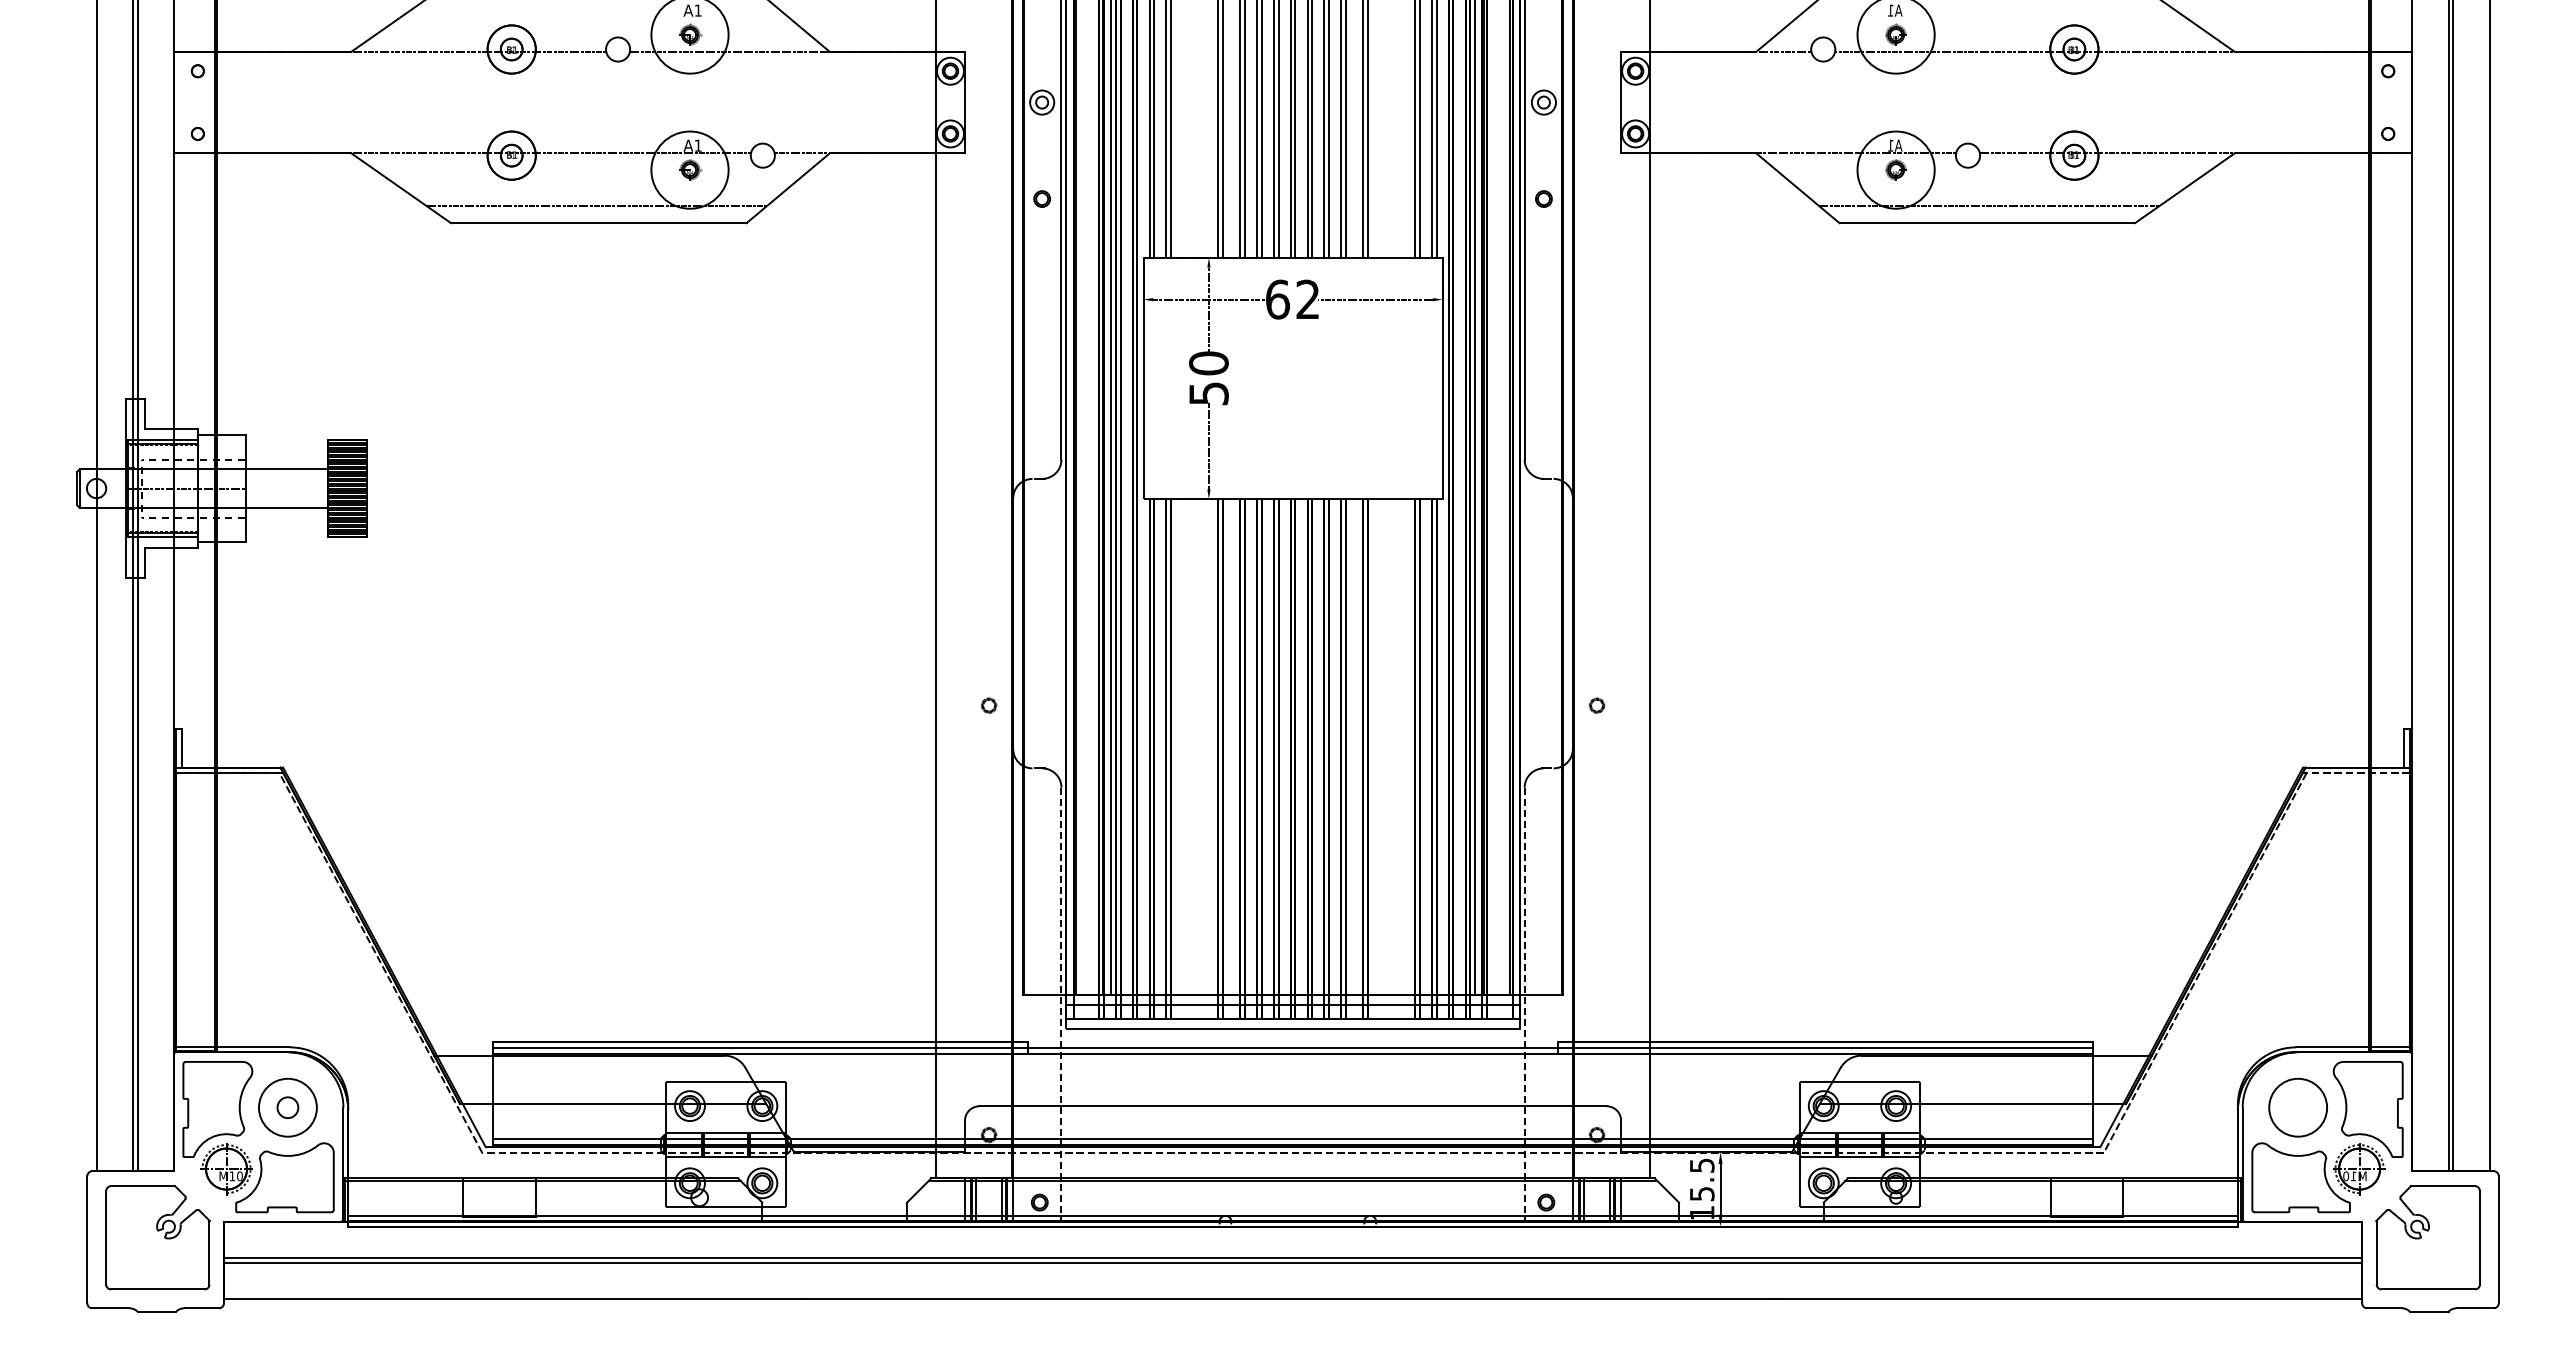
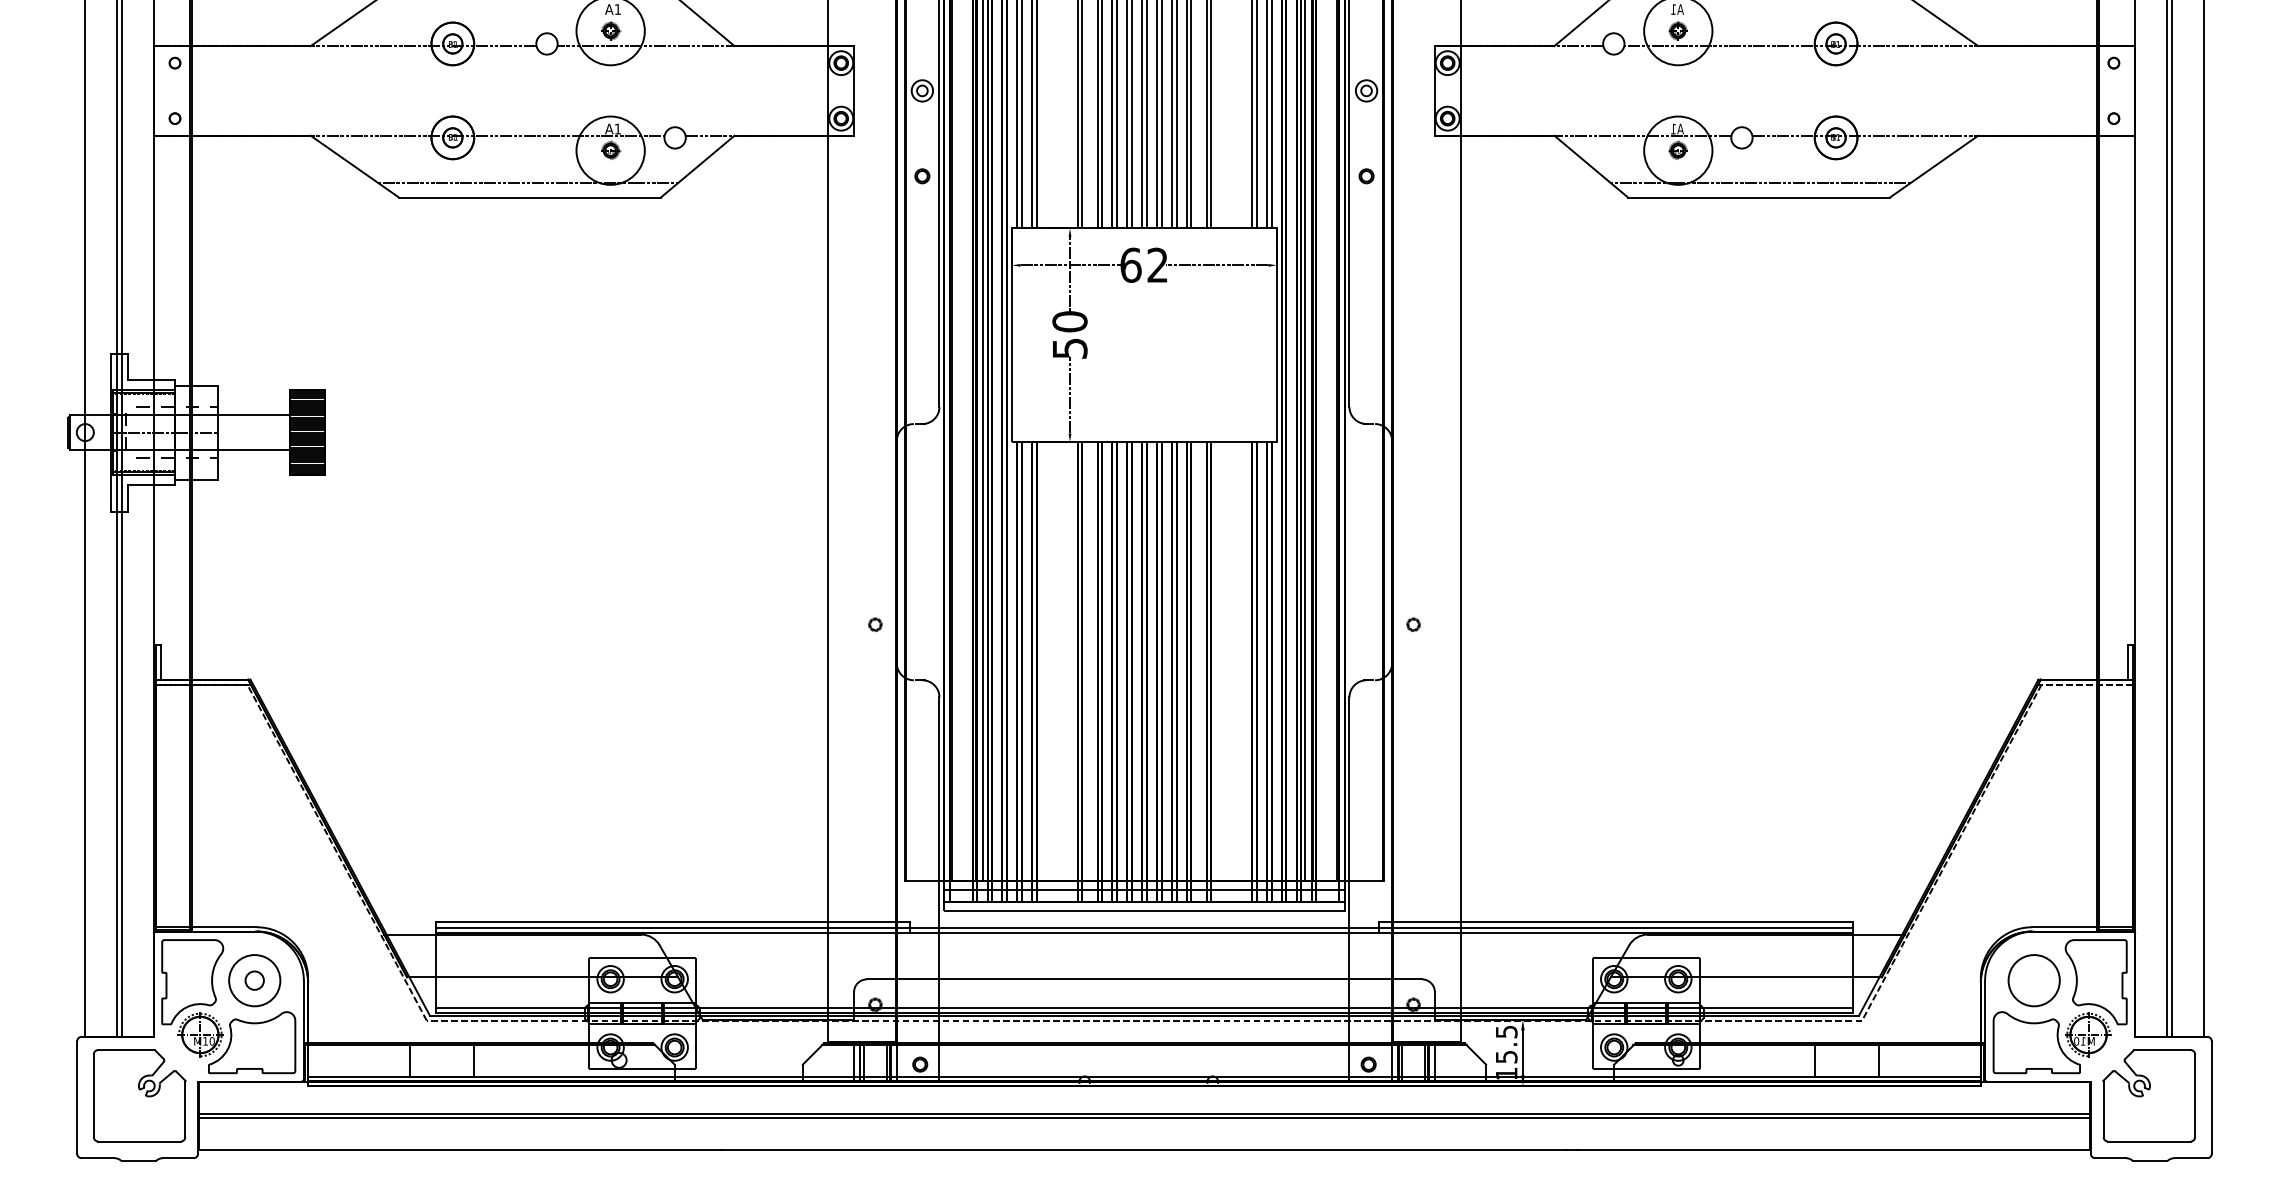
line: (1061, 1005) -> (939, 890), dashed -> solid
line: (1524, 1005) -> (1349, 890), dashed -> solid

